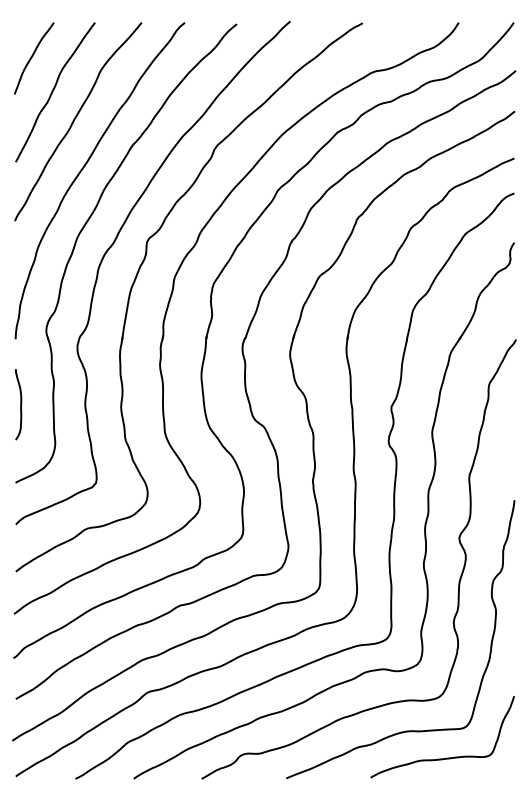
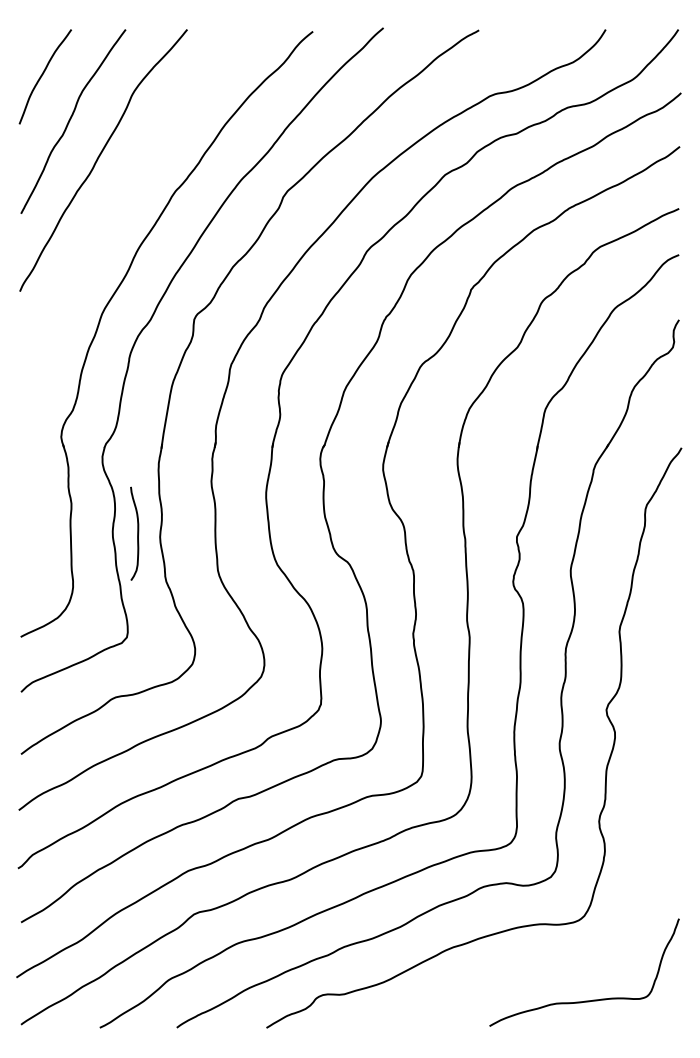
curve: (84, 168) -> (111, 221), removed
curve: (20, 404) -> (137, 533), moved
curve: (482, 674) -> (637, 890), removed

